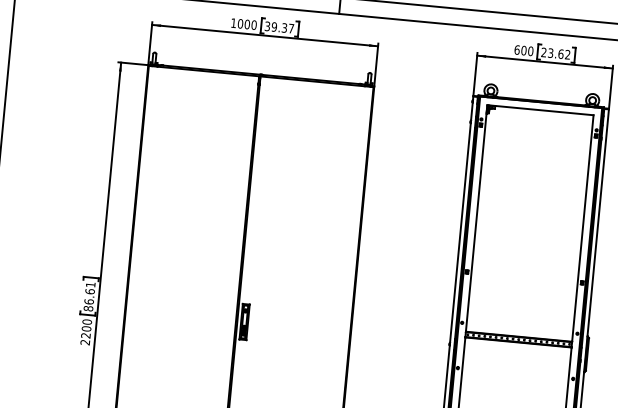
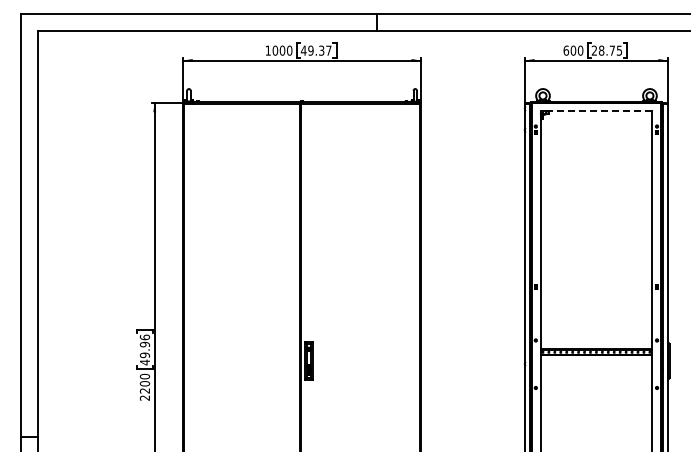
text: (267, 26) -> (303, 50), 39.37 -> 49.37
text: (559, 53) -> (610, 50), 23.62 -> 28.75
line: (540, 110) -> (596, 111), solid -> dashed
text: (89, 296) -> (144, 349), 86.61 -> 49.96

